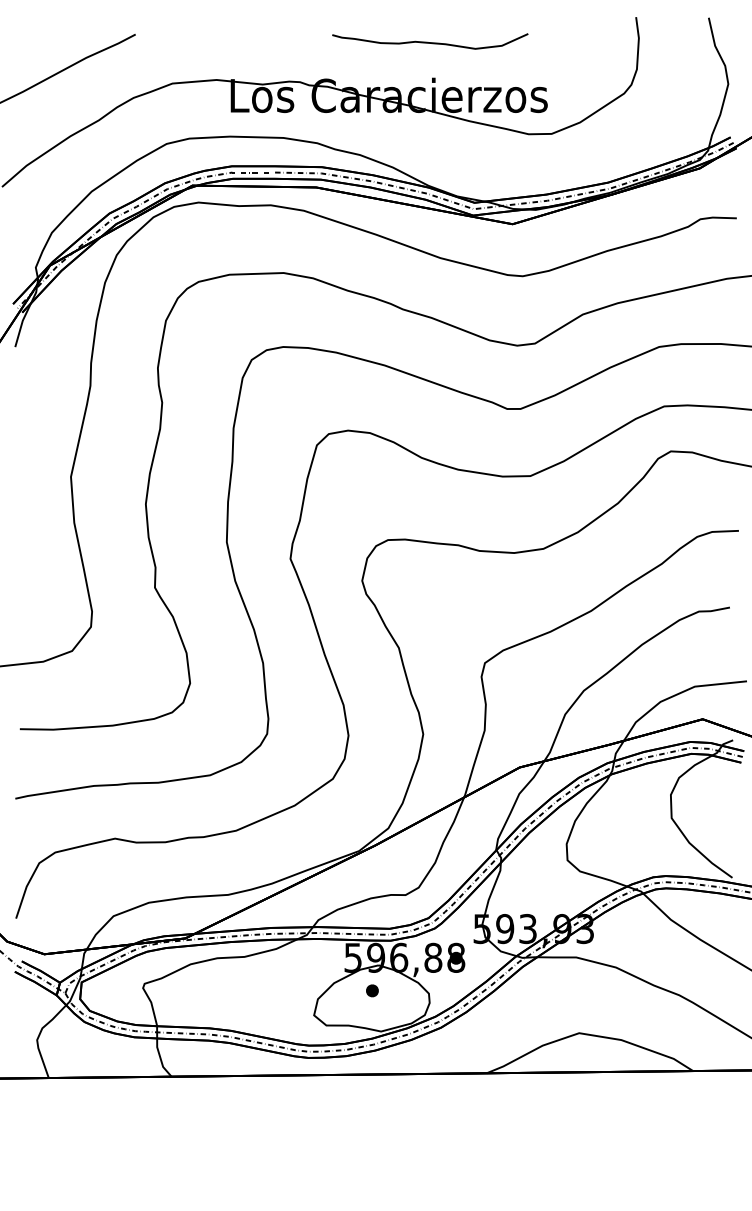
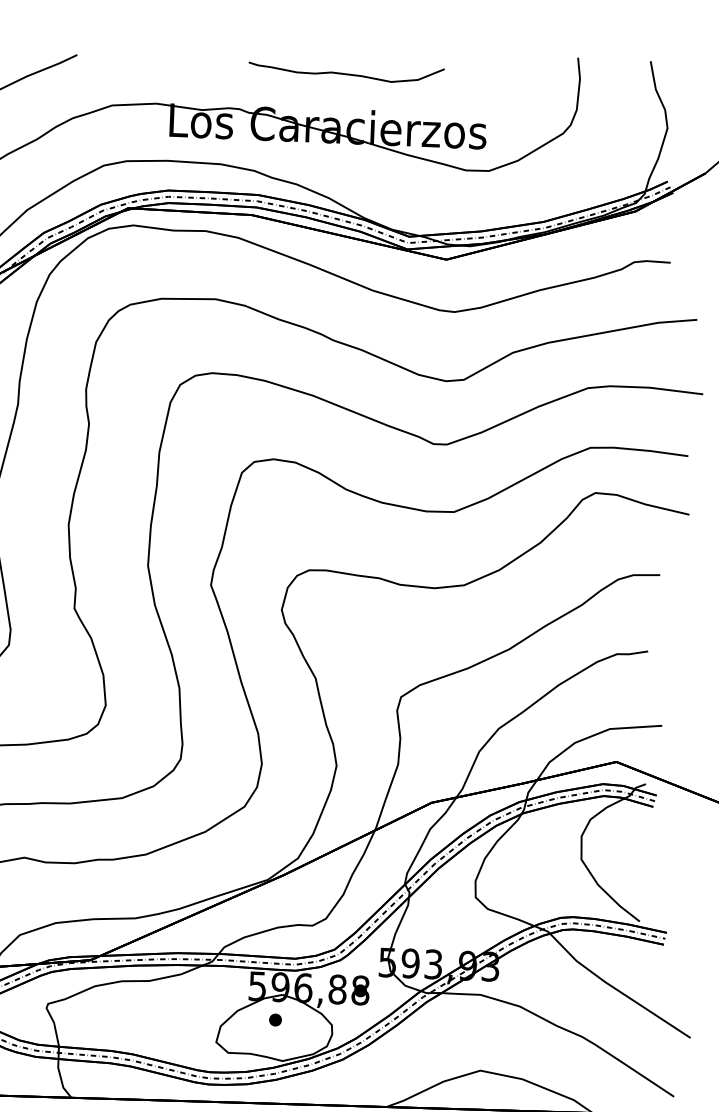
curve: (430, 42) -> (346, 73), moved

